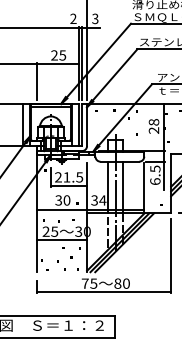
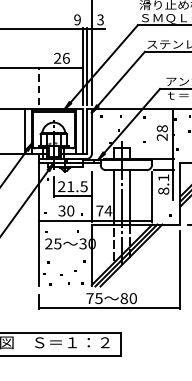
text: (73, 19) -> (77, 20), 2 -> 9
text: (62, 55) -> (66, 58), 25 -> 26
line: (36, 80) -> (38, 84), solid -> dashed
text: (155, 174) -> (163, 183), 6.5 -> 8.1
text: (94, 200) -> (99, 211), 34 -> 74
line: (61, 240) -> (64, 253), removed

